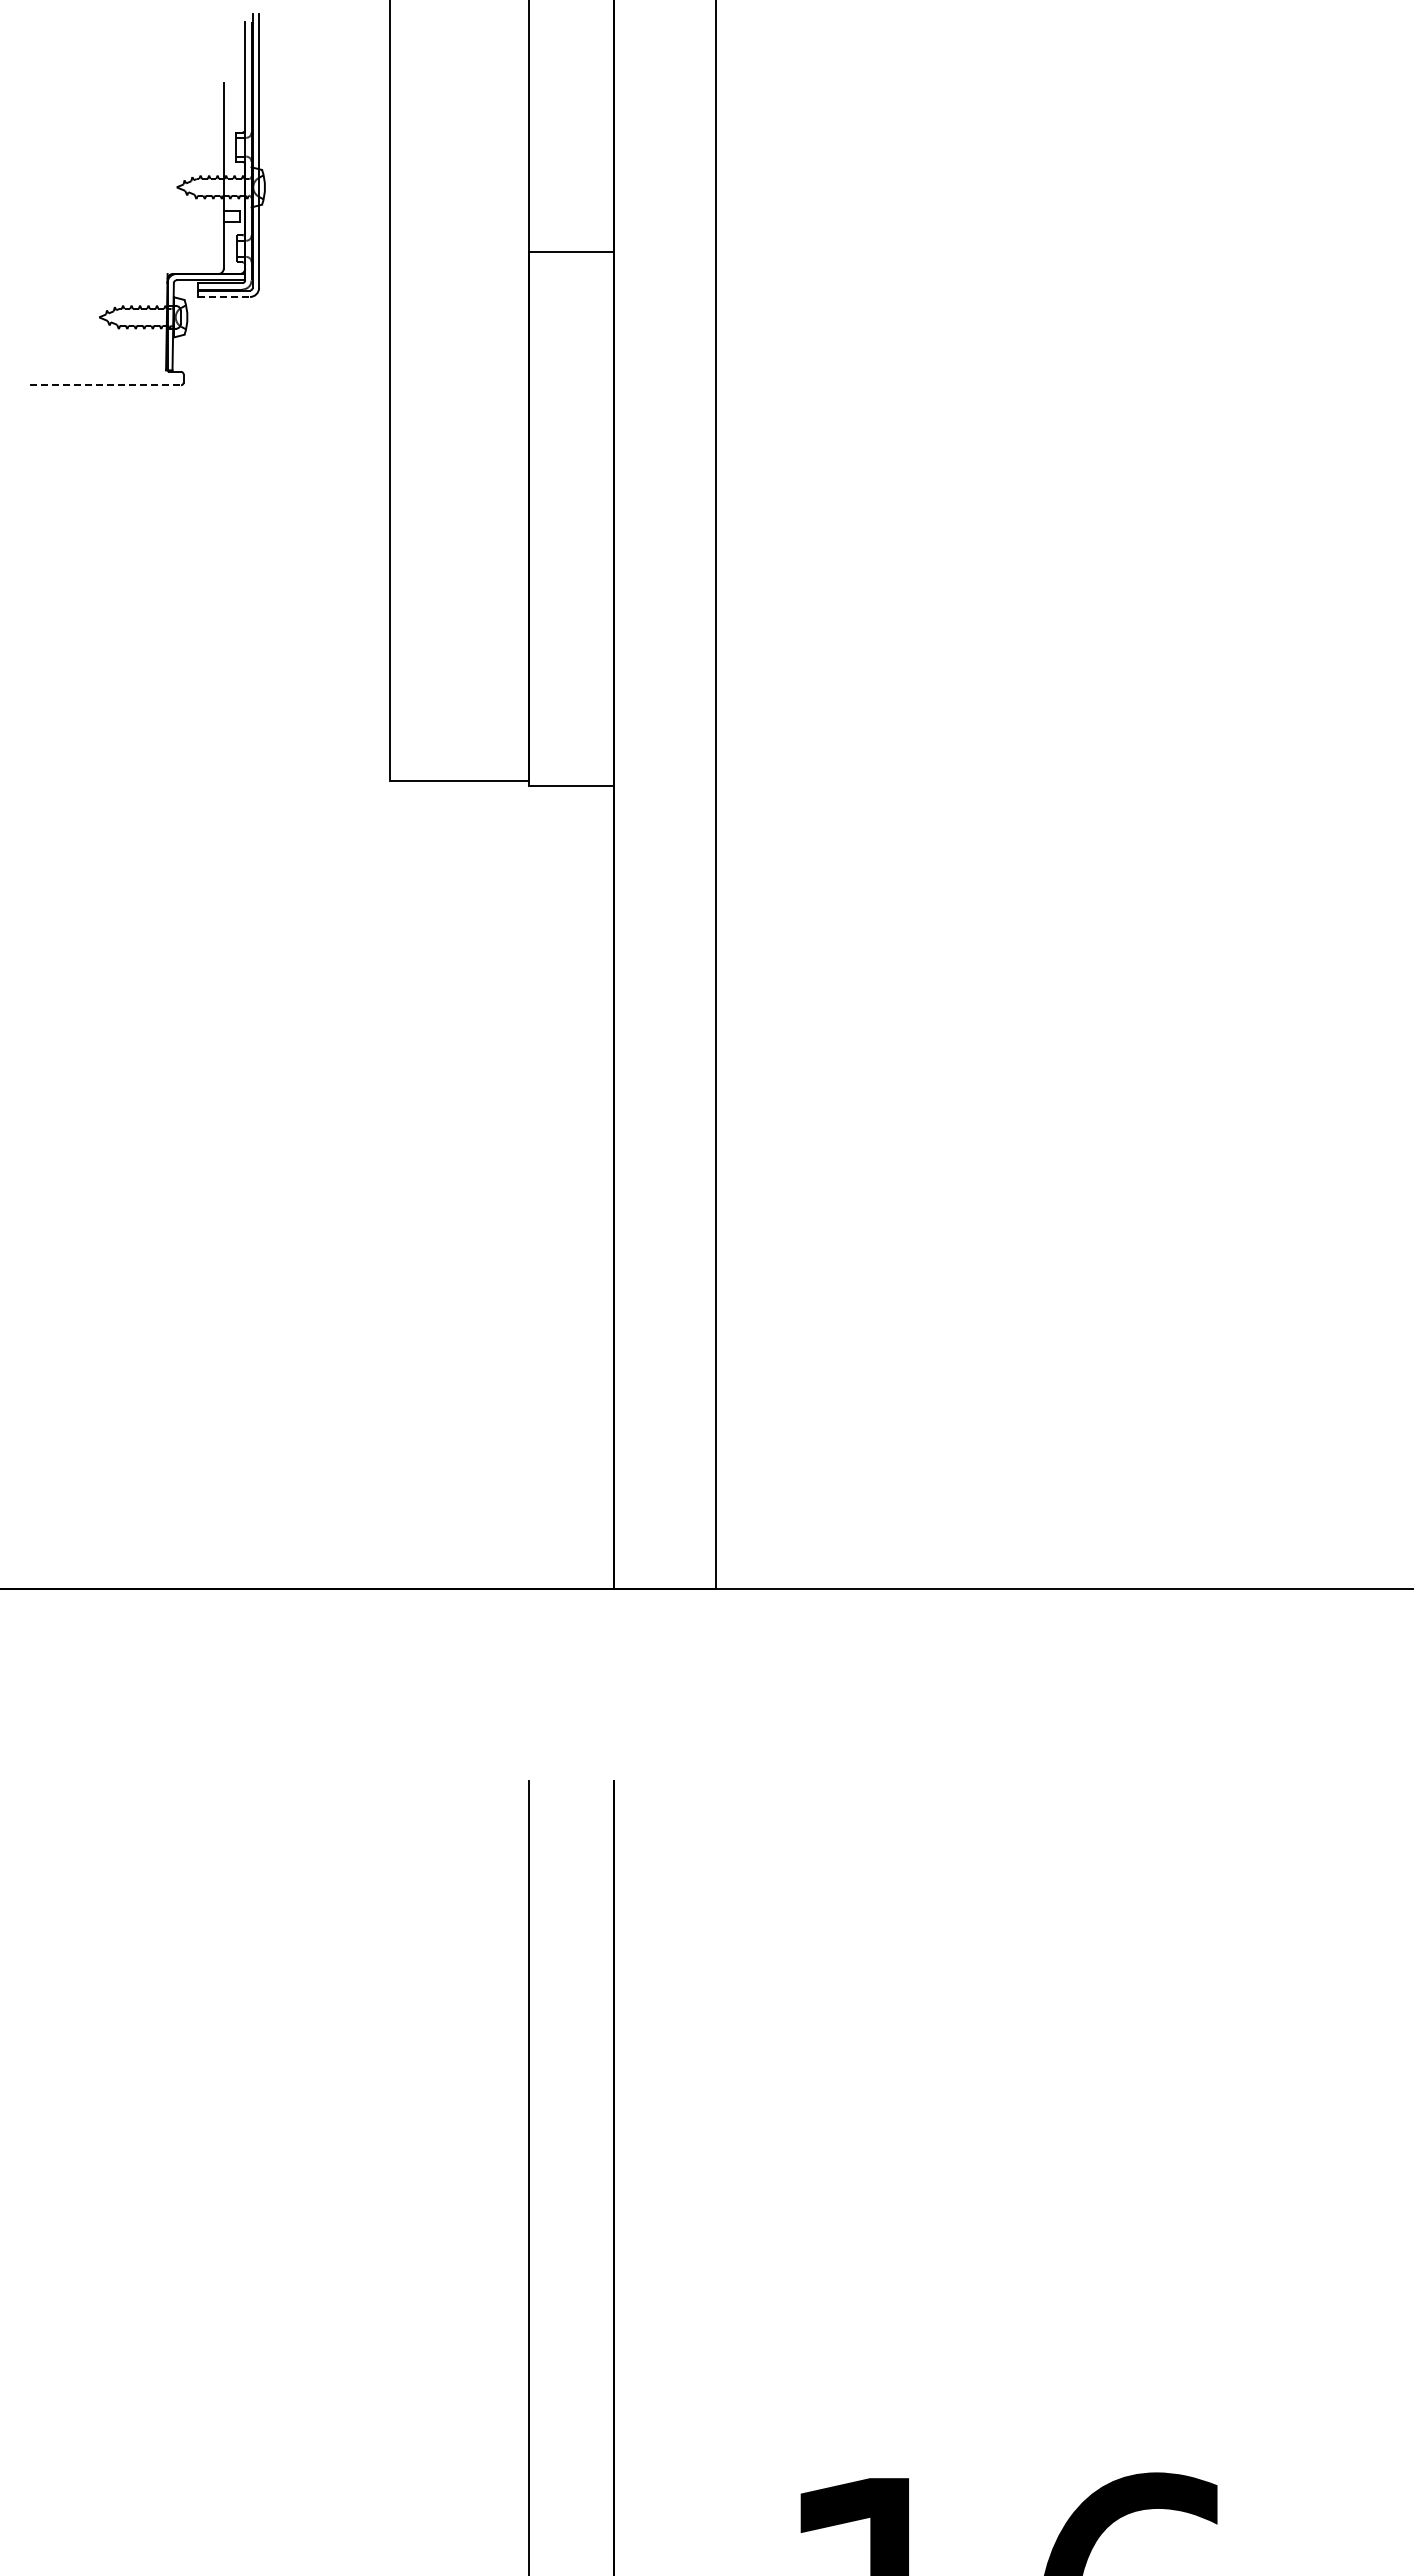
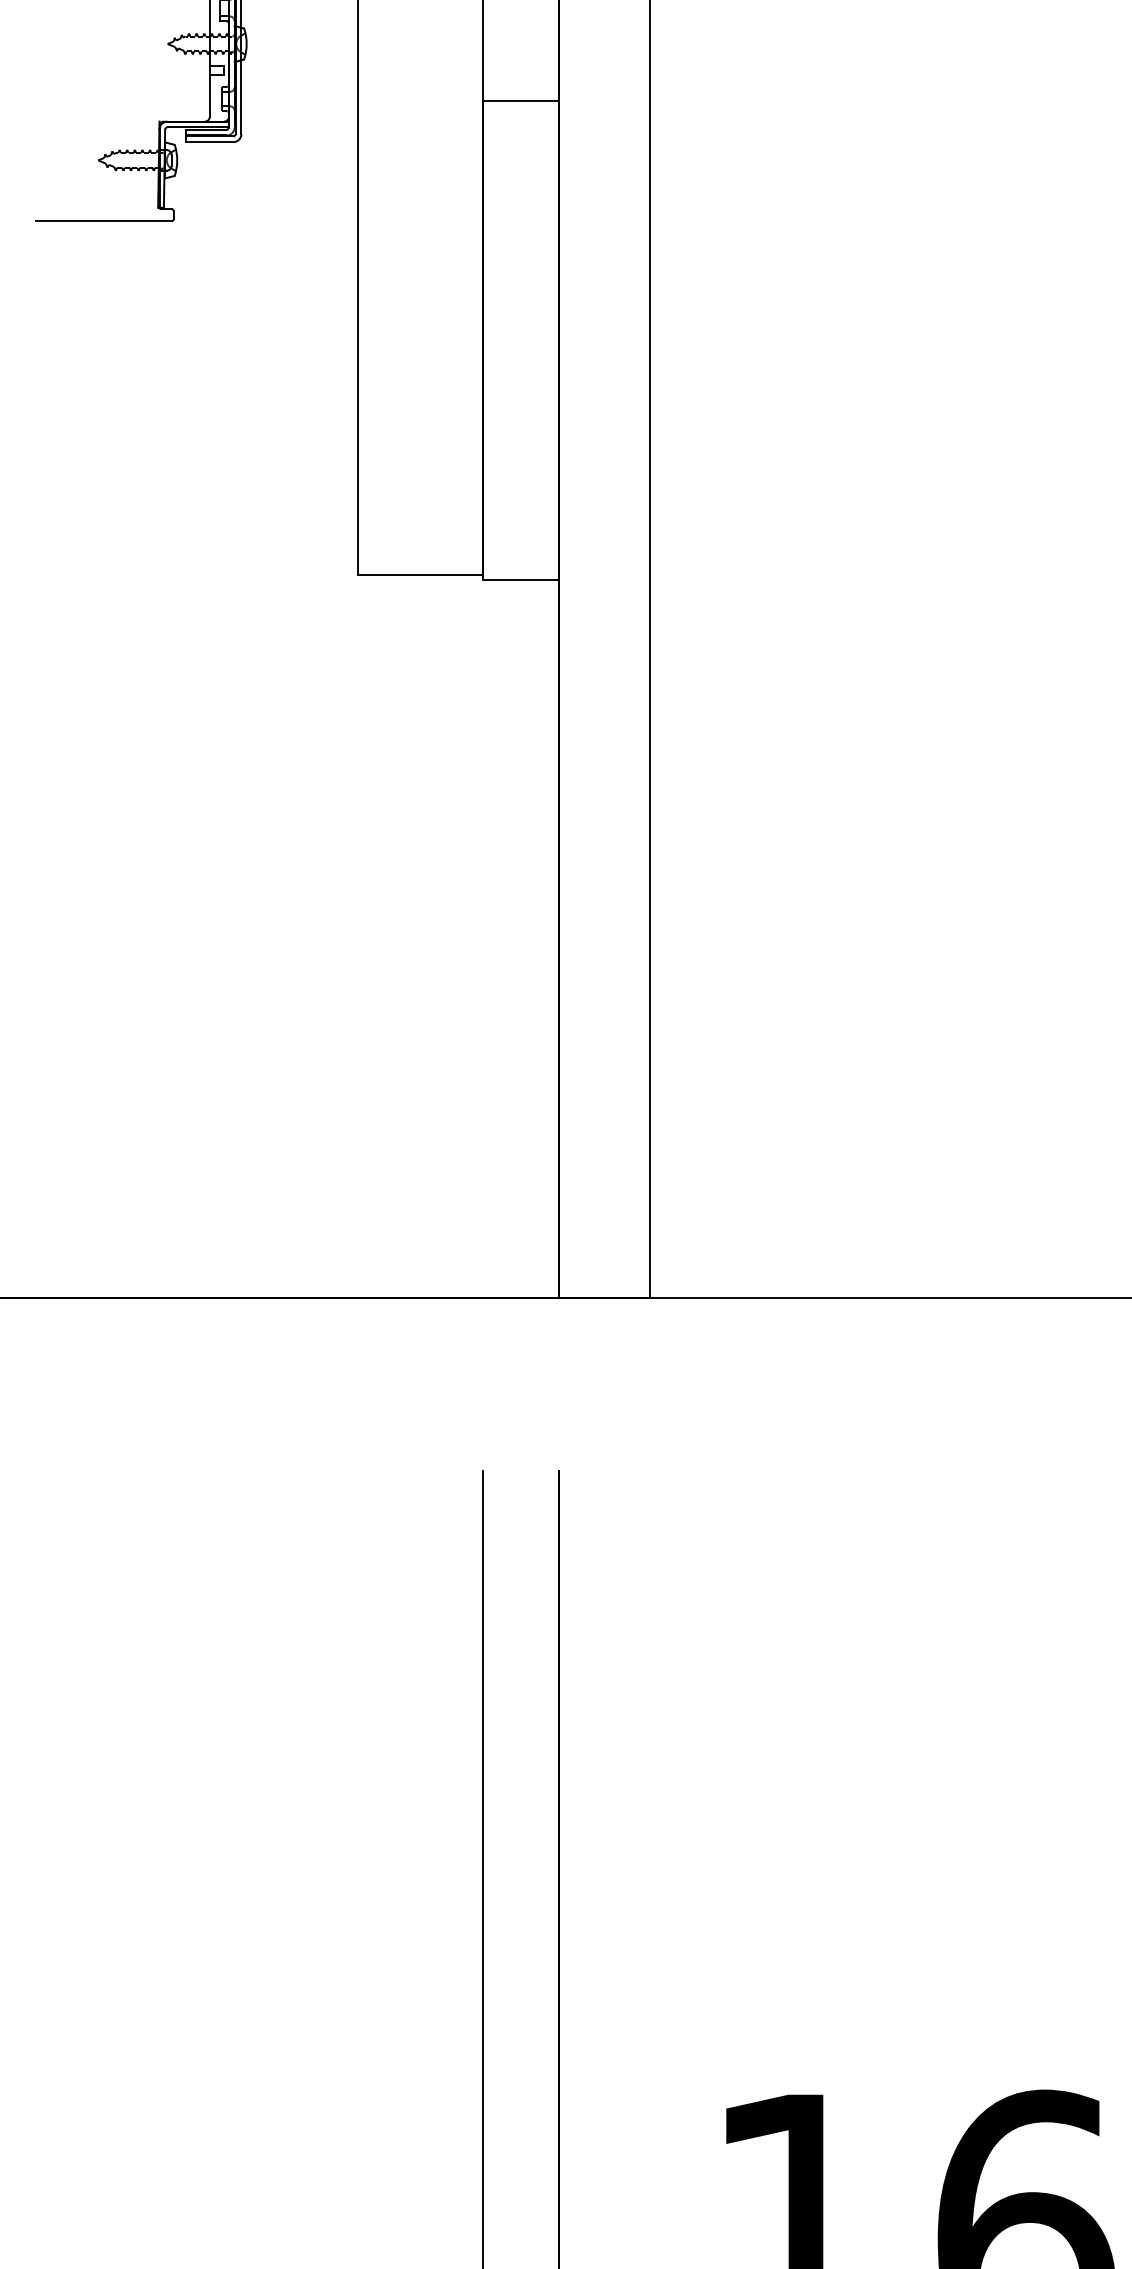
line: (224, 296) -> (210, 141), dashed -> solid
line: (105, 385) -> (103, 221), dashed -> solid

